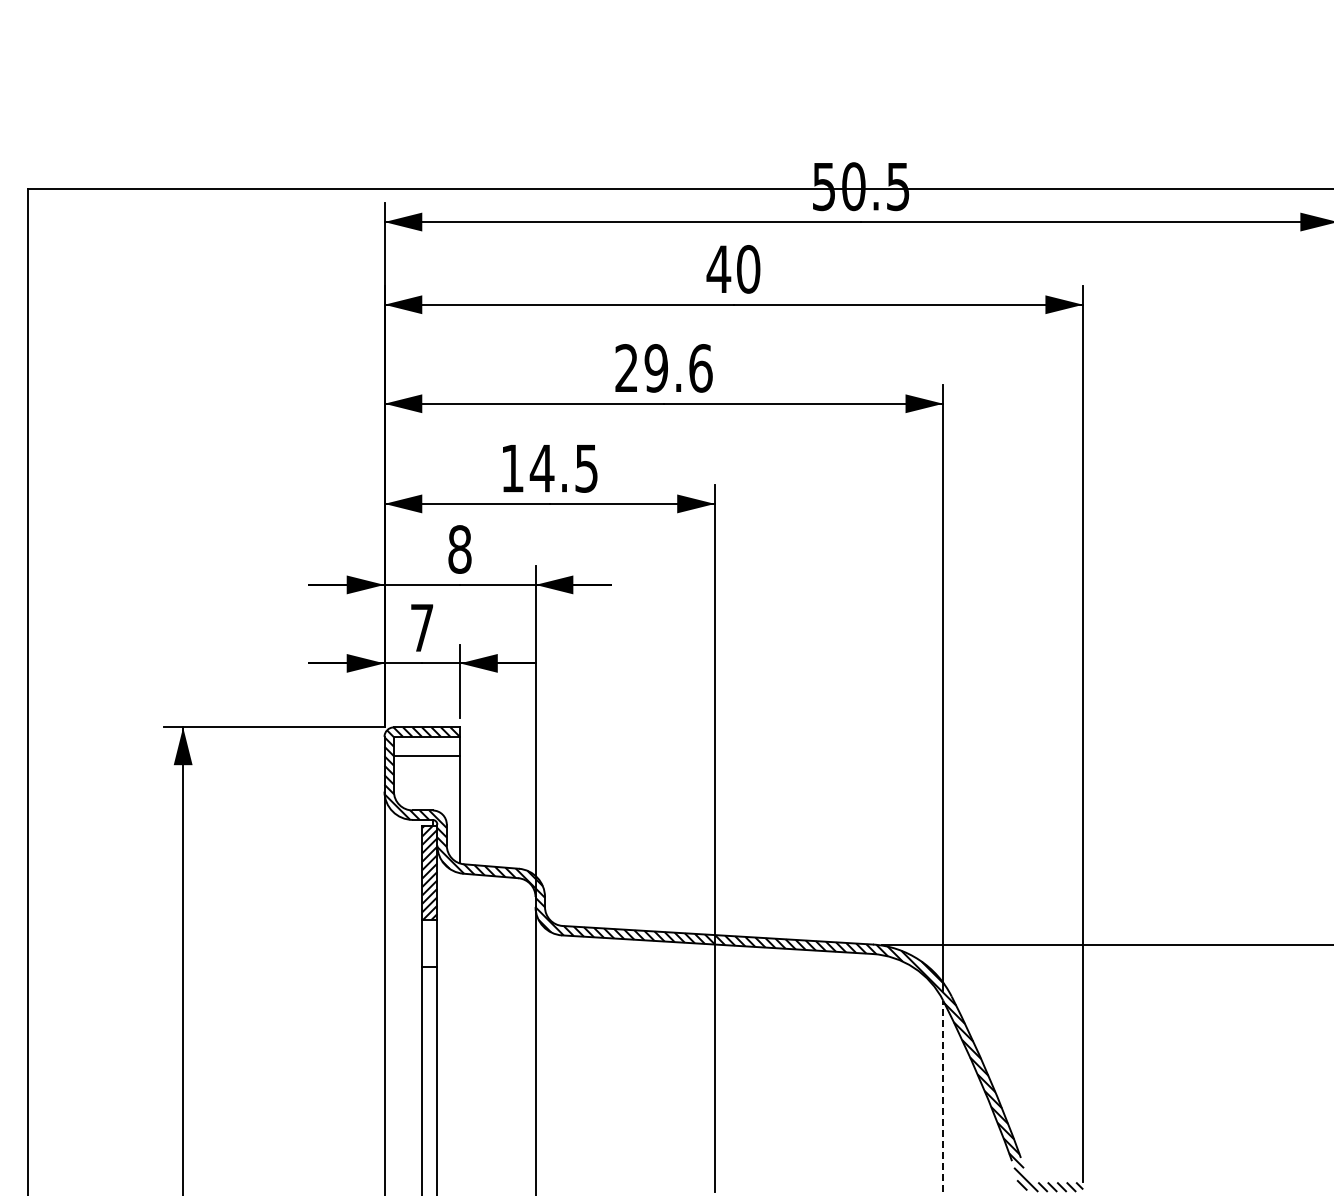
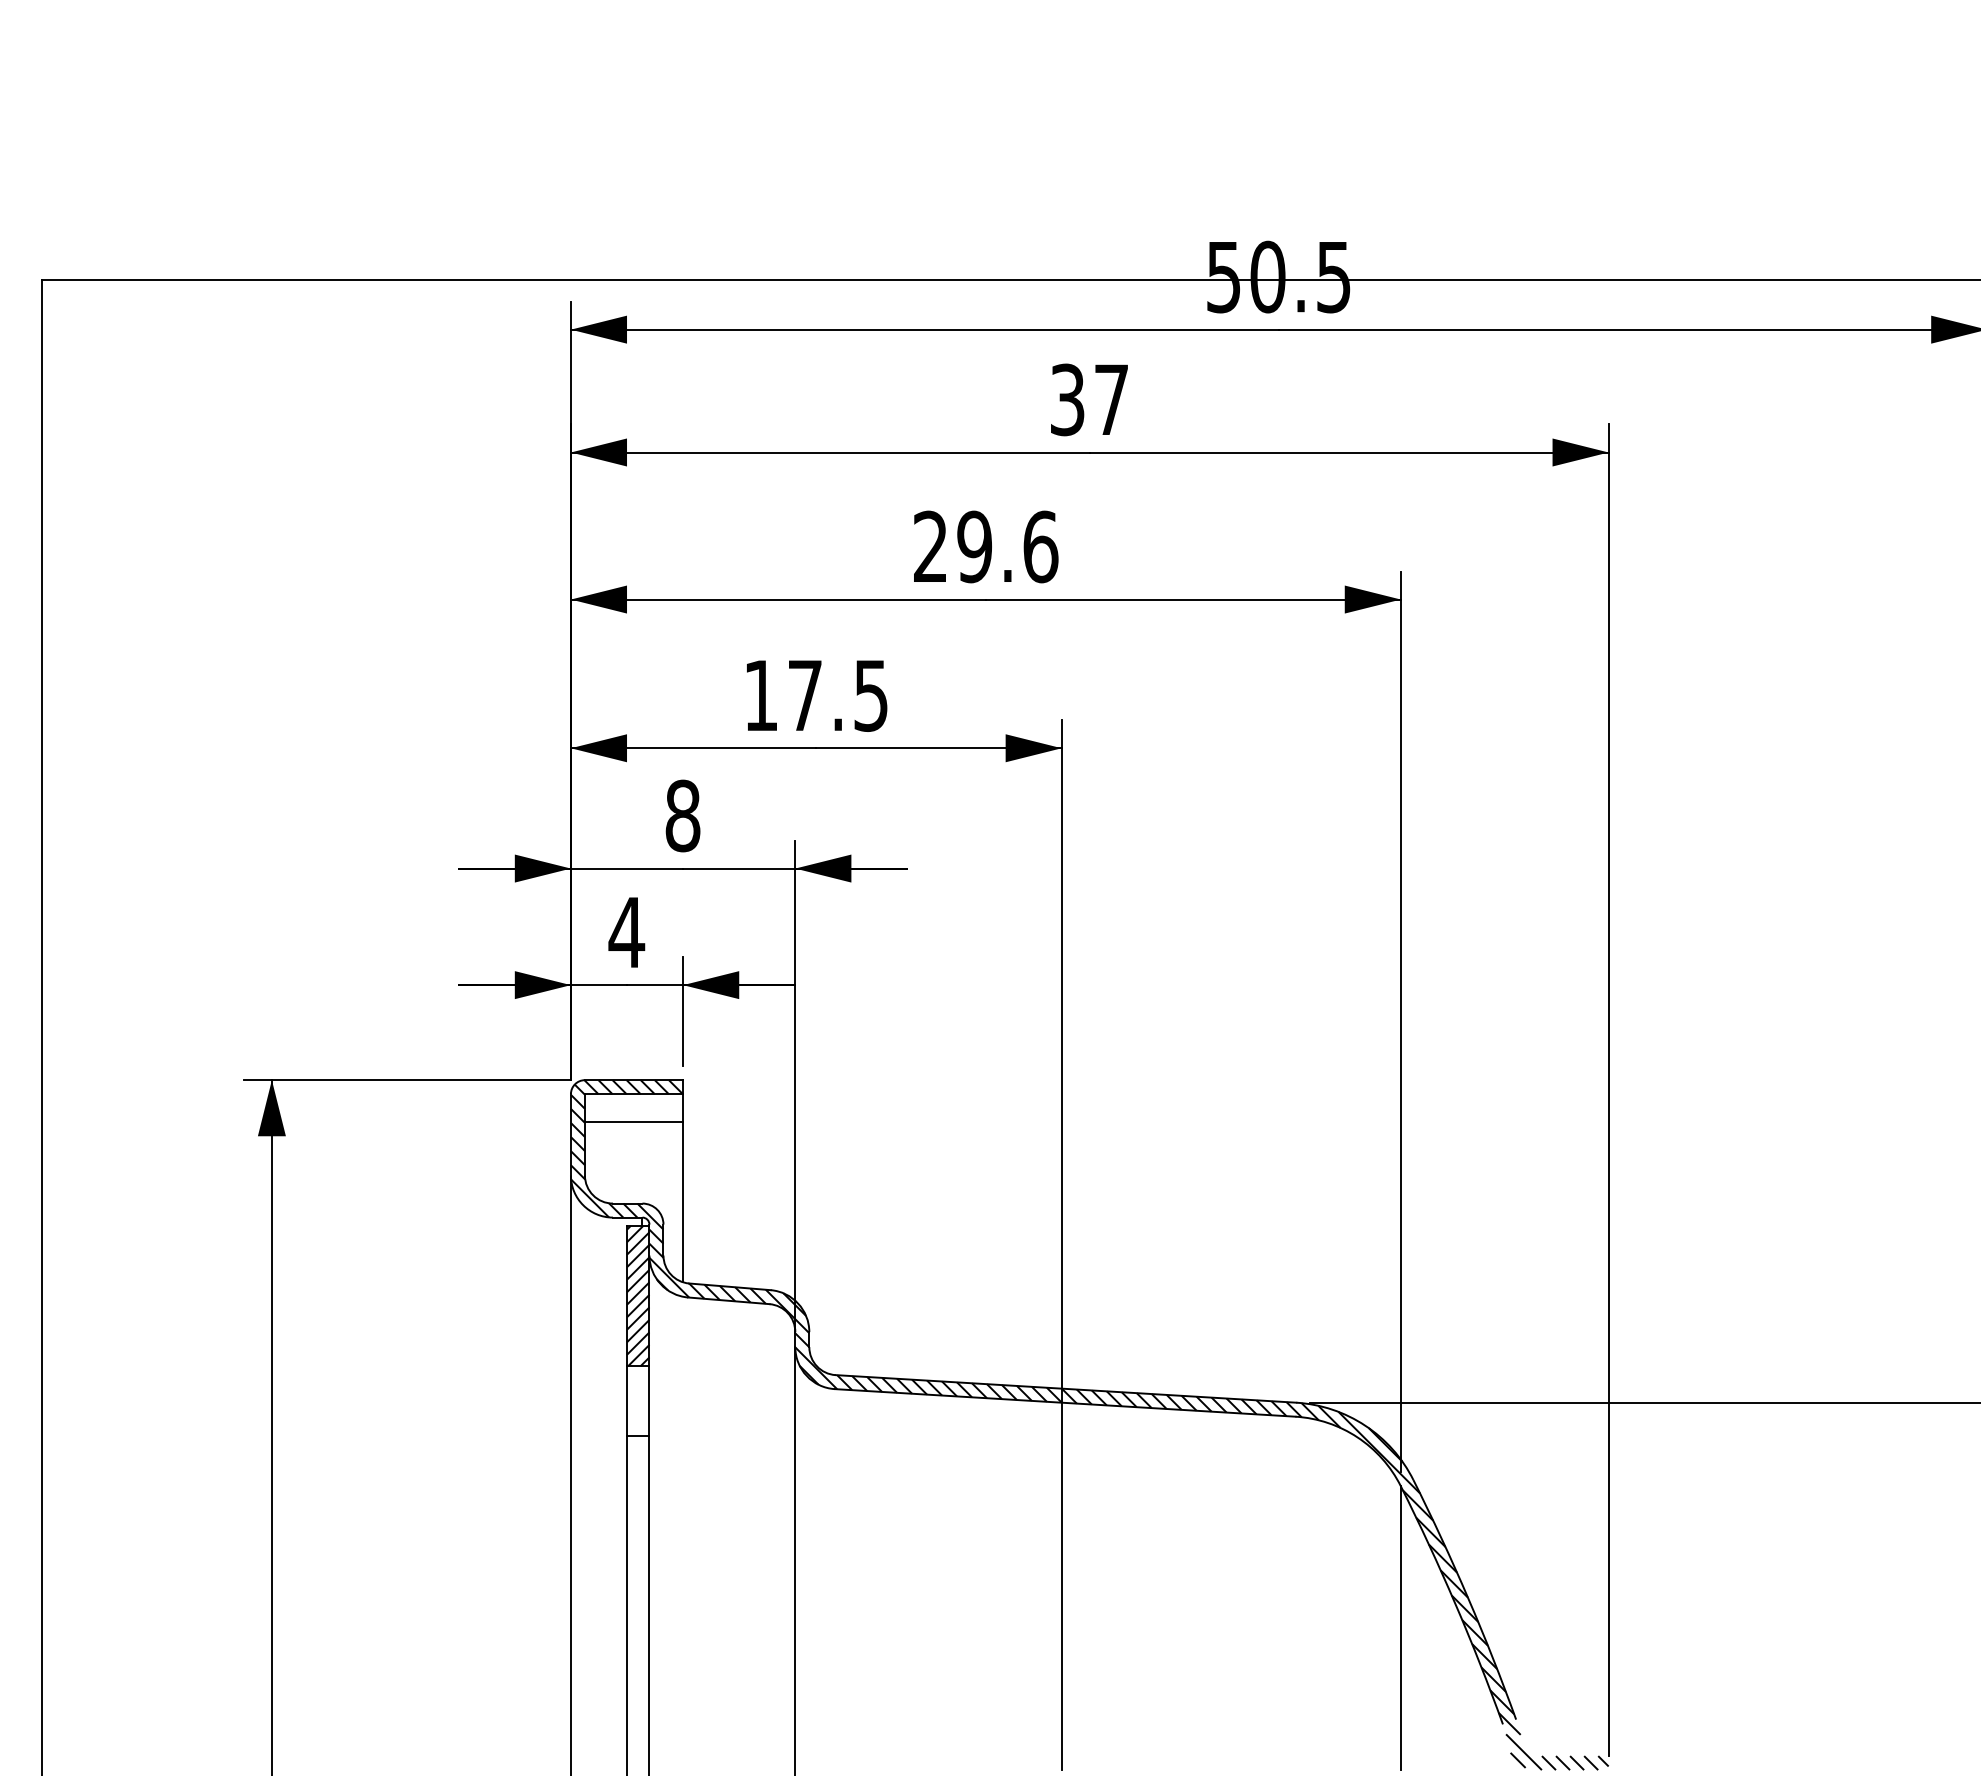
text: (733, 269) -> (1089, 400), 40 -> 37
text: (541, 468) -> (804, 695), 14.5 -> 17.5
text: (421, 627) -> (625, 931), 7 -> 4
line: (943, 1096) -> (1401, 1628), dashed -> solid

